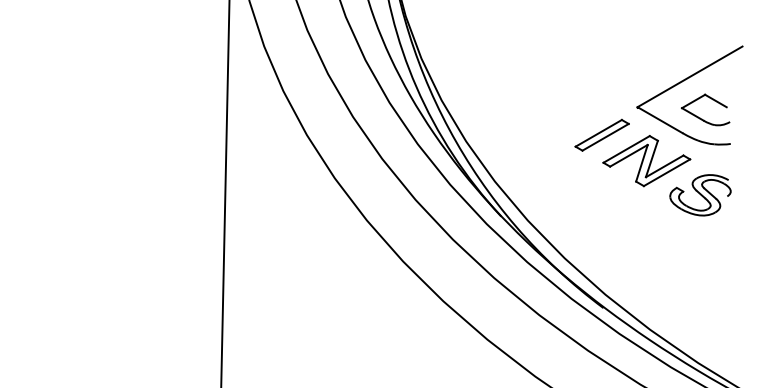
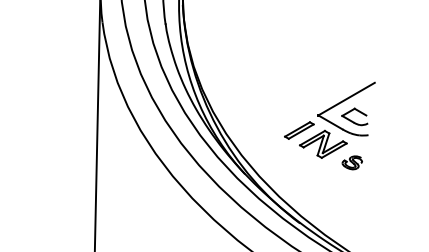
part: (701, 194) -> (352, 162), size x0.6

